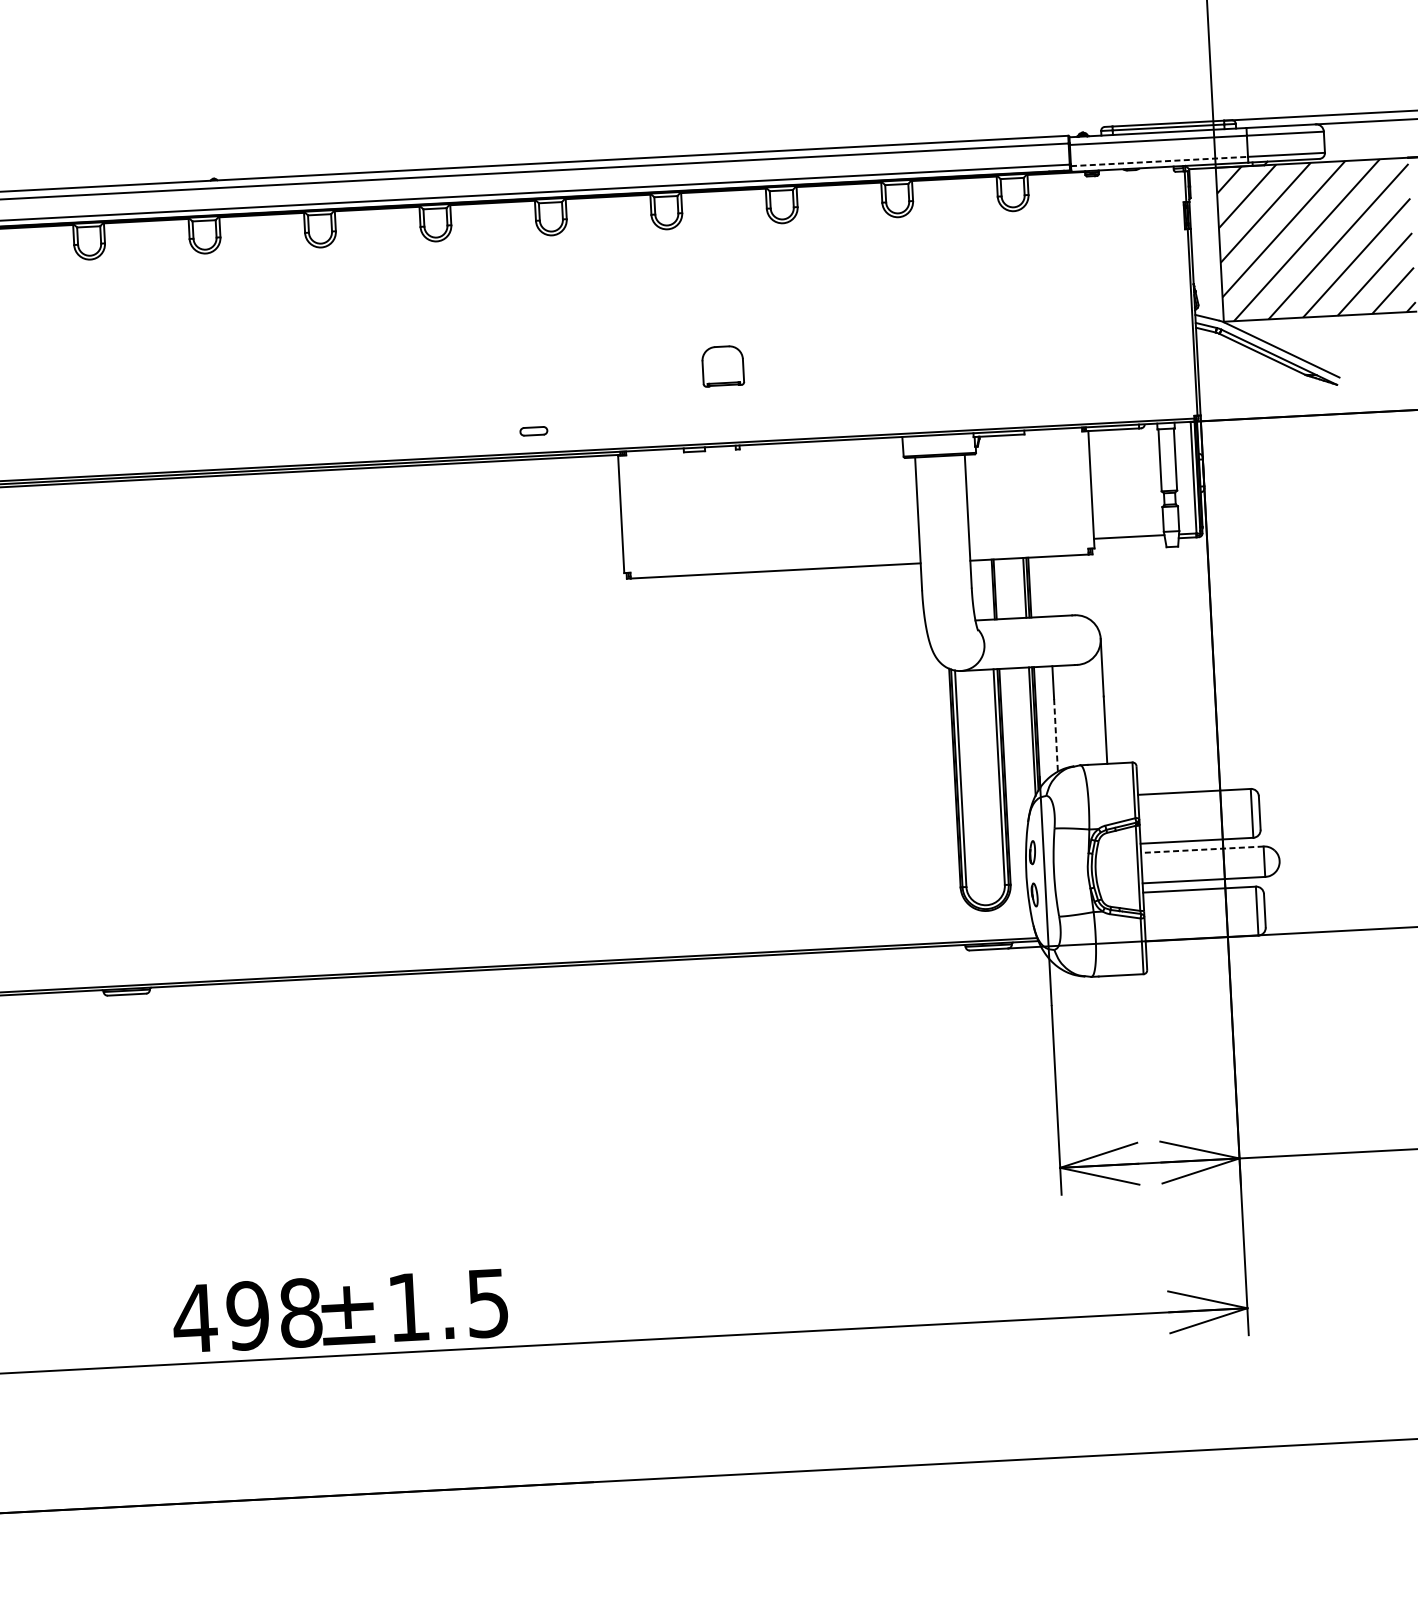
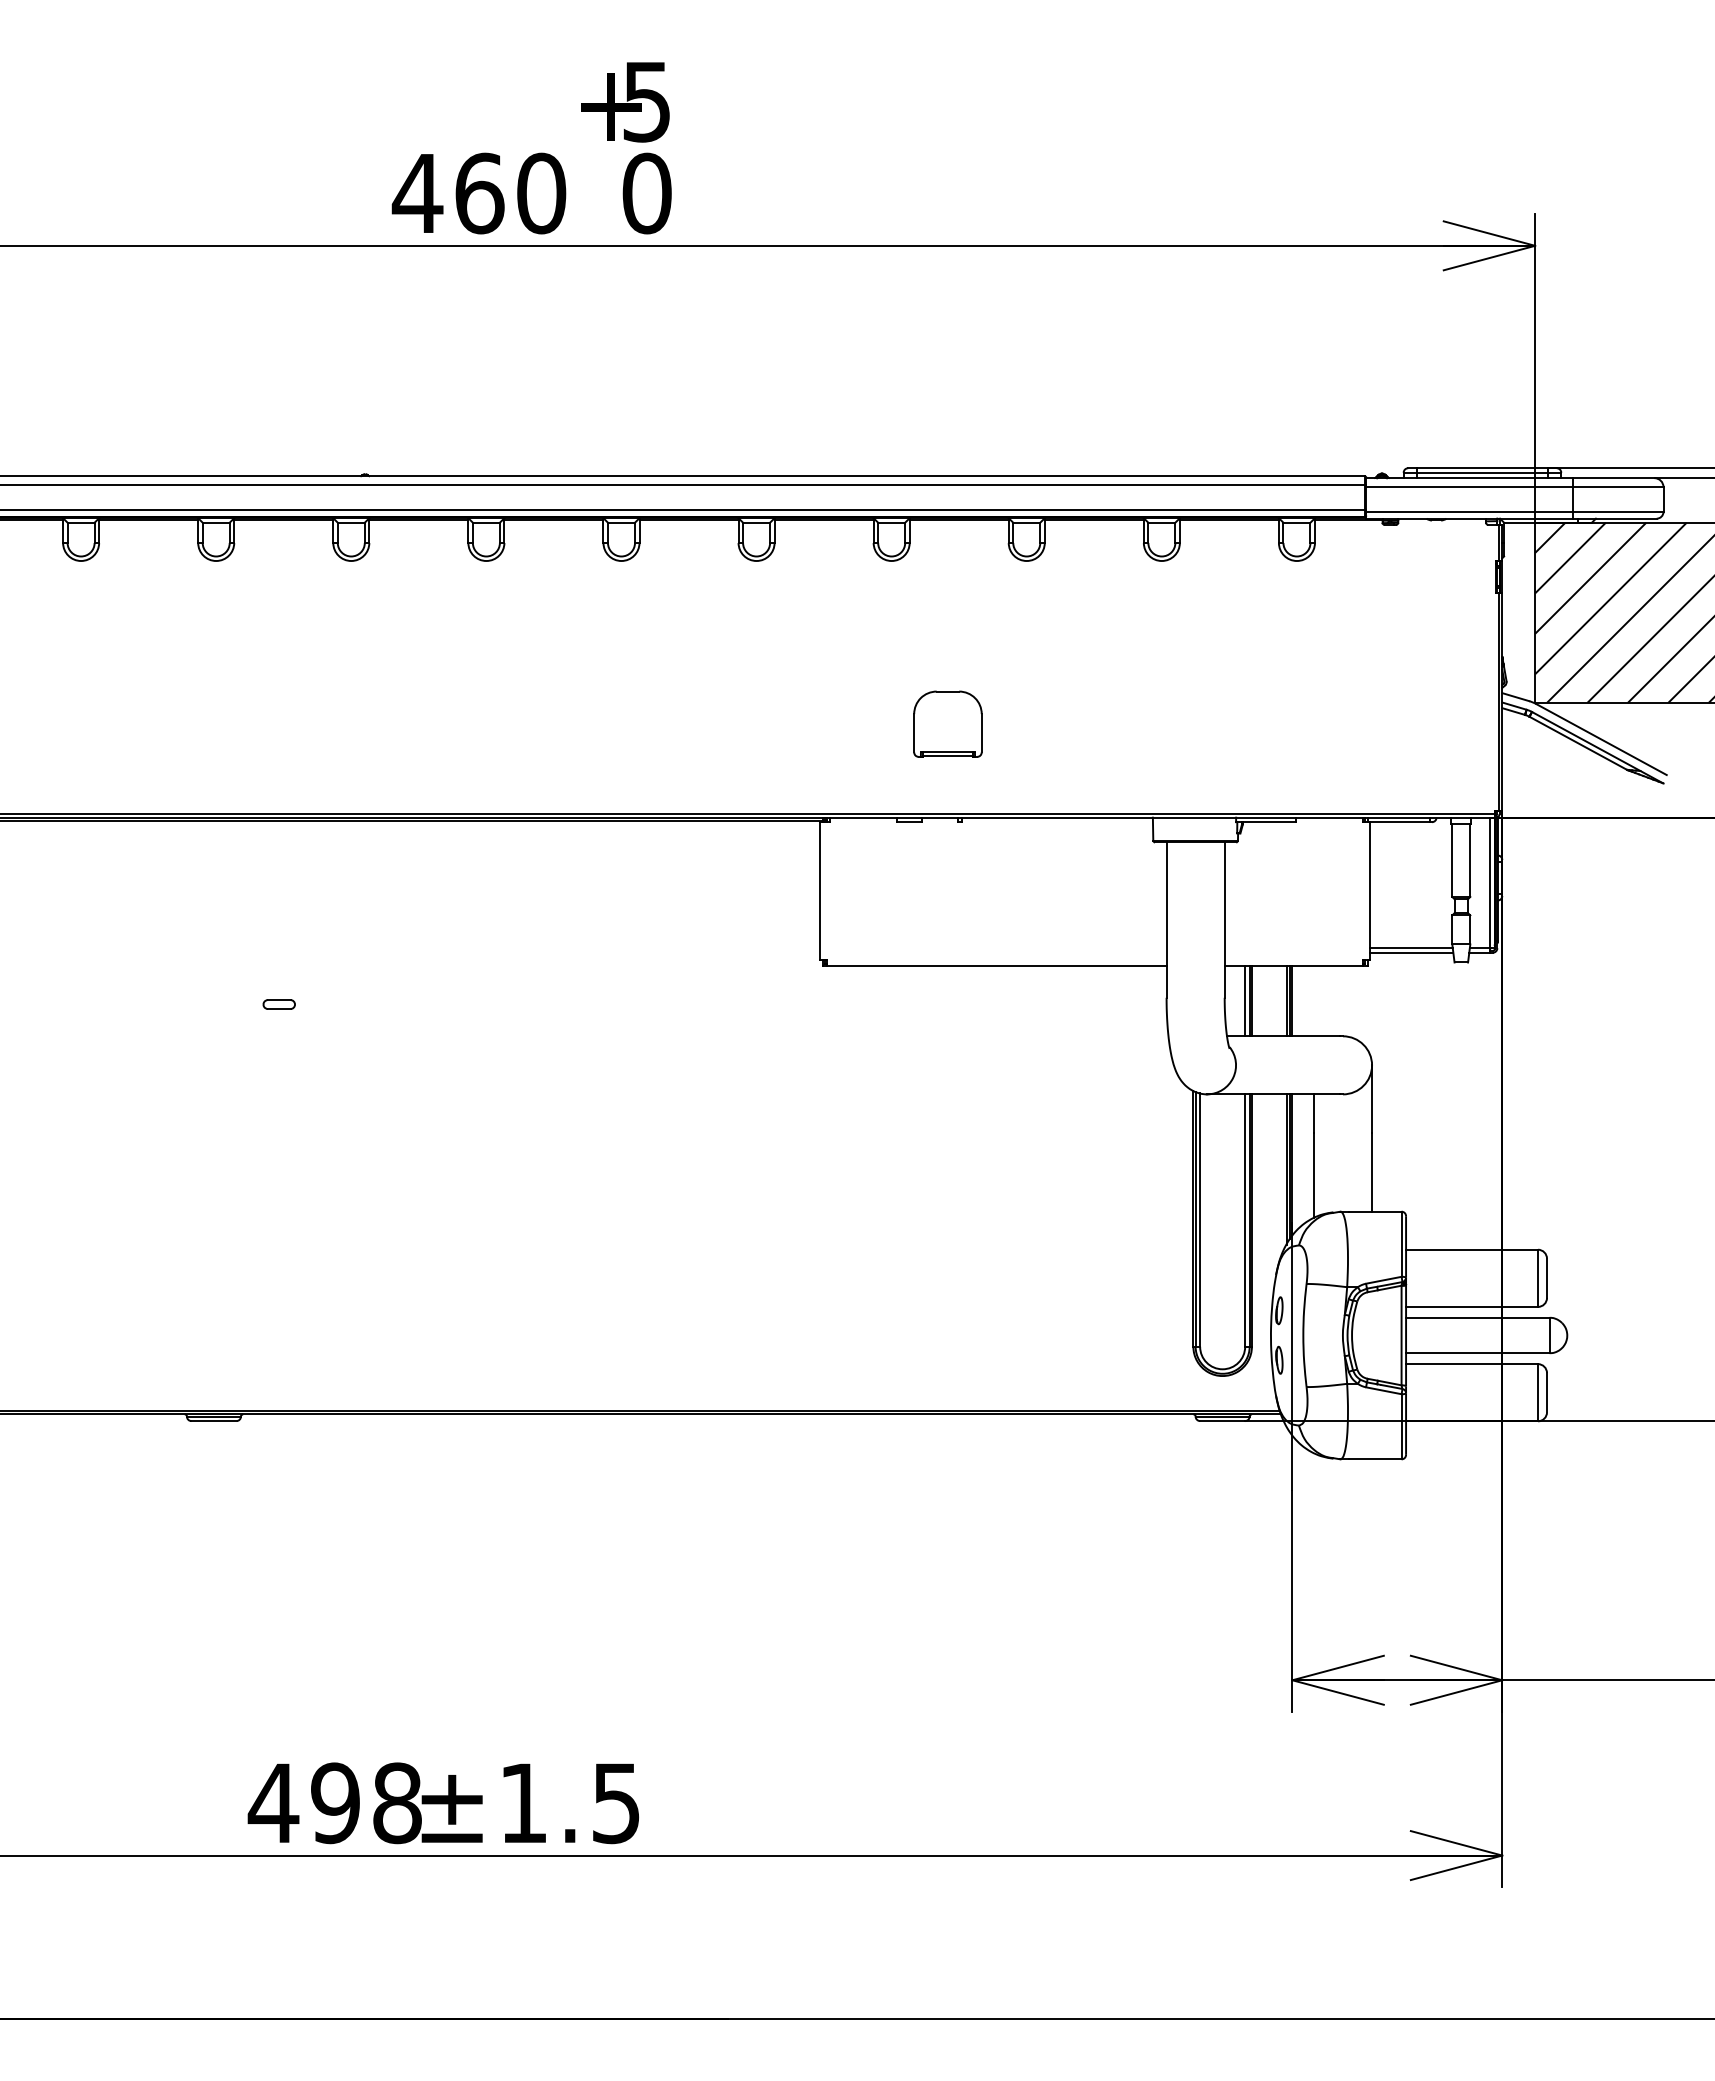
line: (1159, 161) -> (1469, 511), dashed -> solid
part: (722, 365) -> (947, 723), size x1.43
part: (533, 431) -> (278, 1004), moved
line: (1129, 540) -> (1411, 952), added
line: (989, 589) -> (1245, 1001), added
line: (1055, 735) -> (1313, 1175), dashed -> solid
line: (1202, 849) -> (1477, 1317), dashed -> solid

